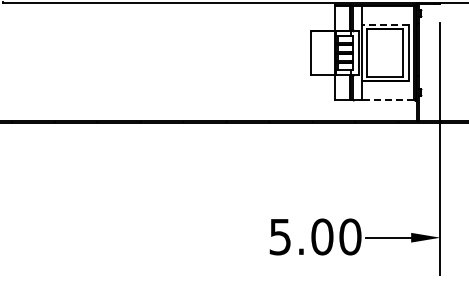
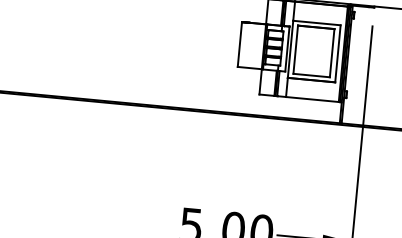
line: (385, 24) -> (317, 22), dashed -> solid
line: (387, 100) -> (311, 99), dashed -> solid

